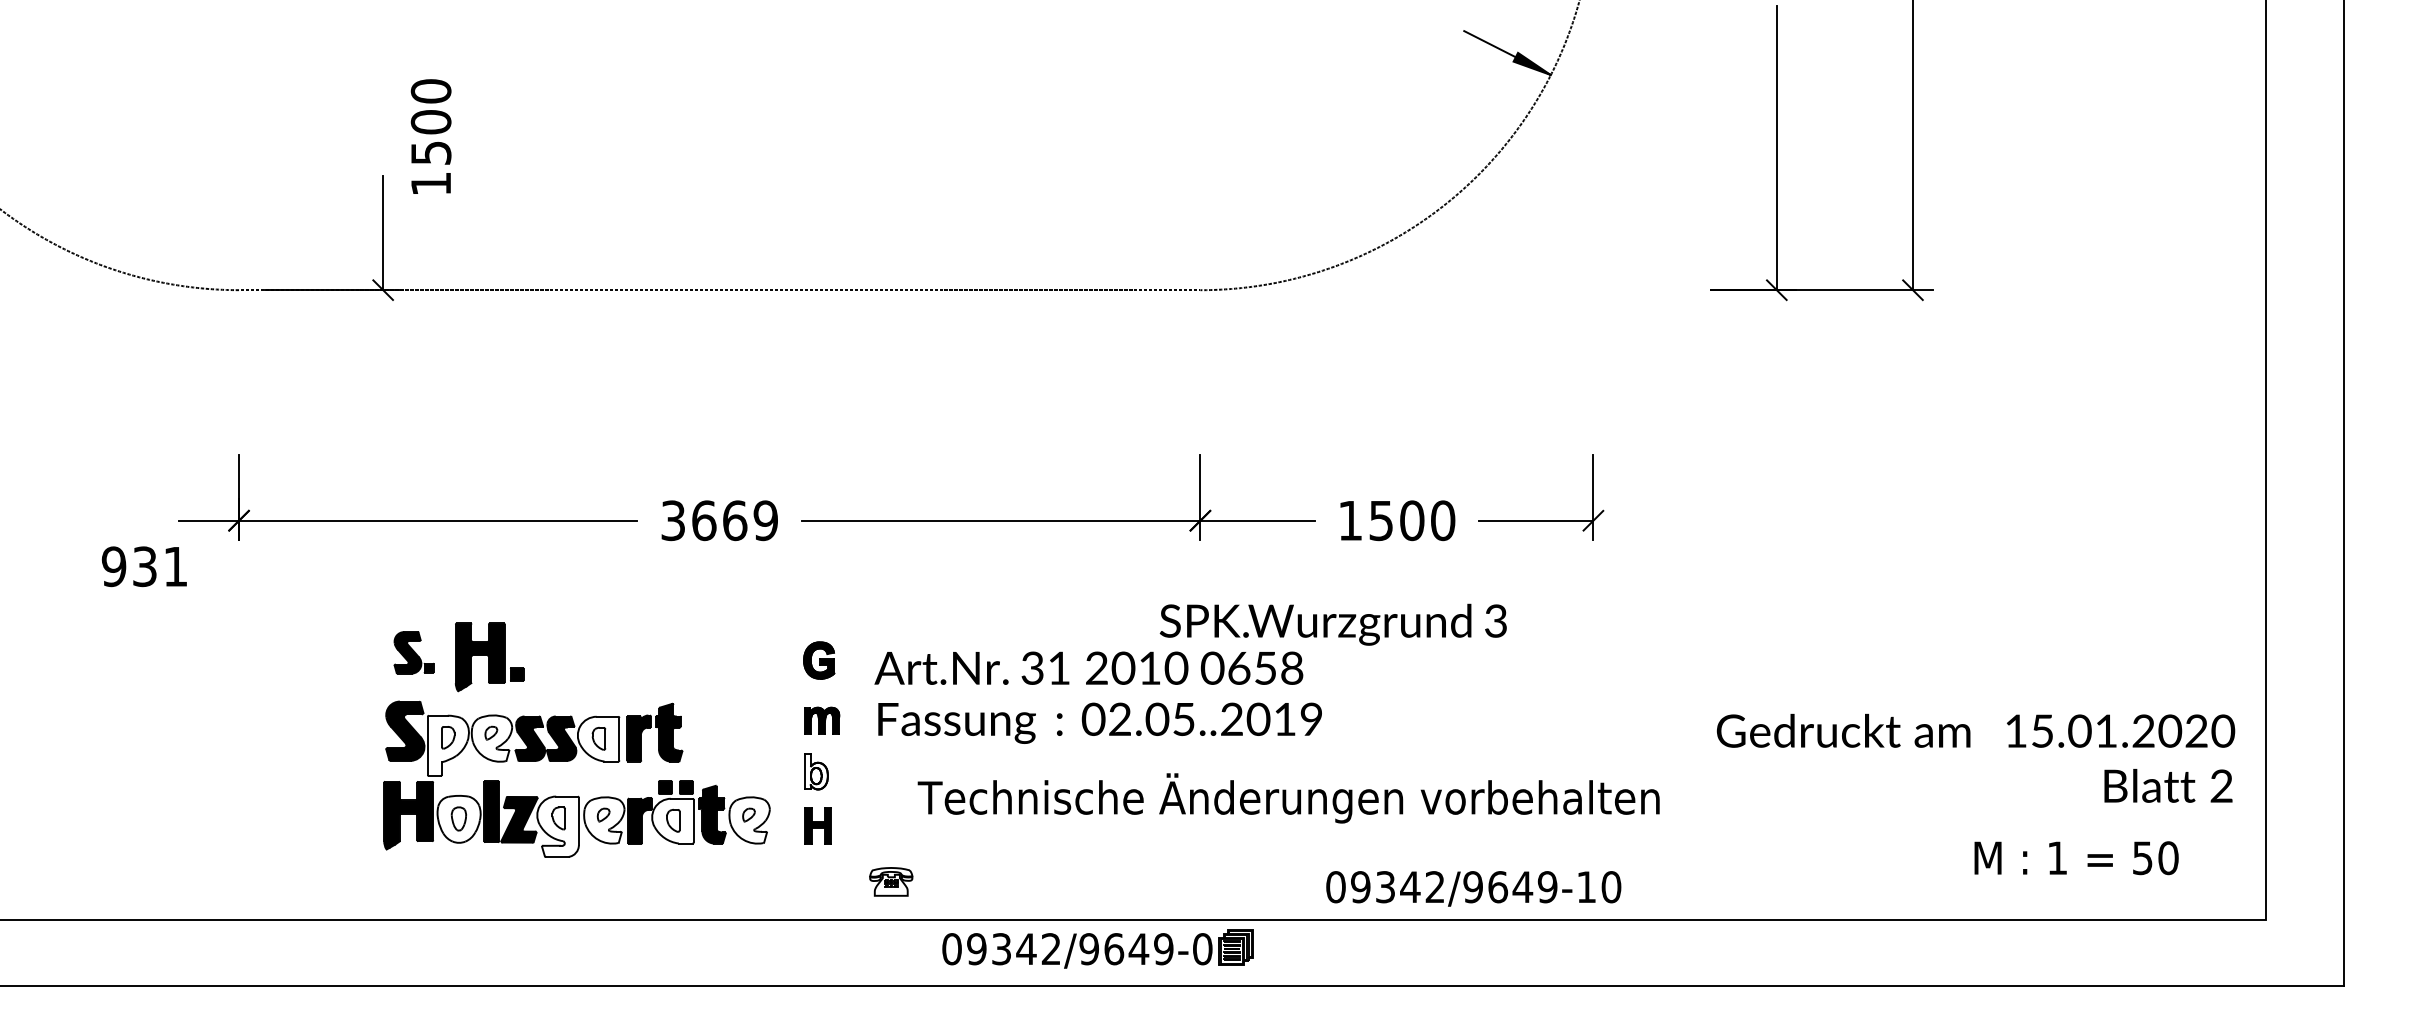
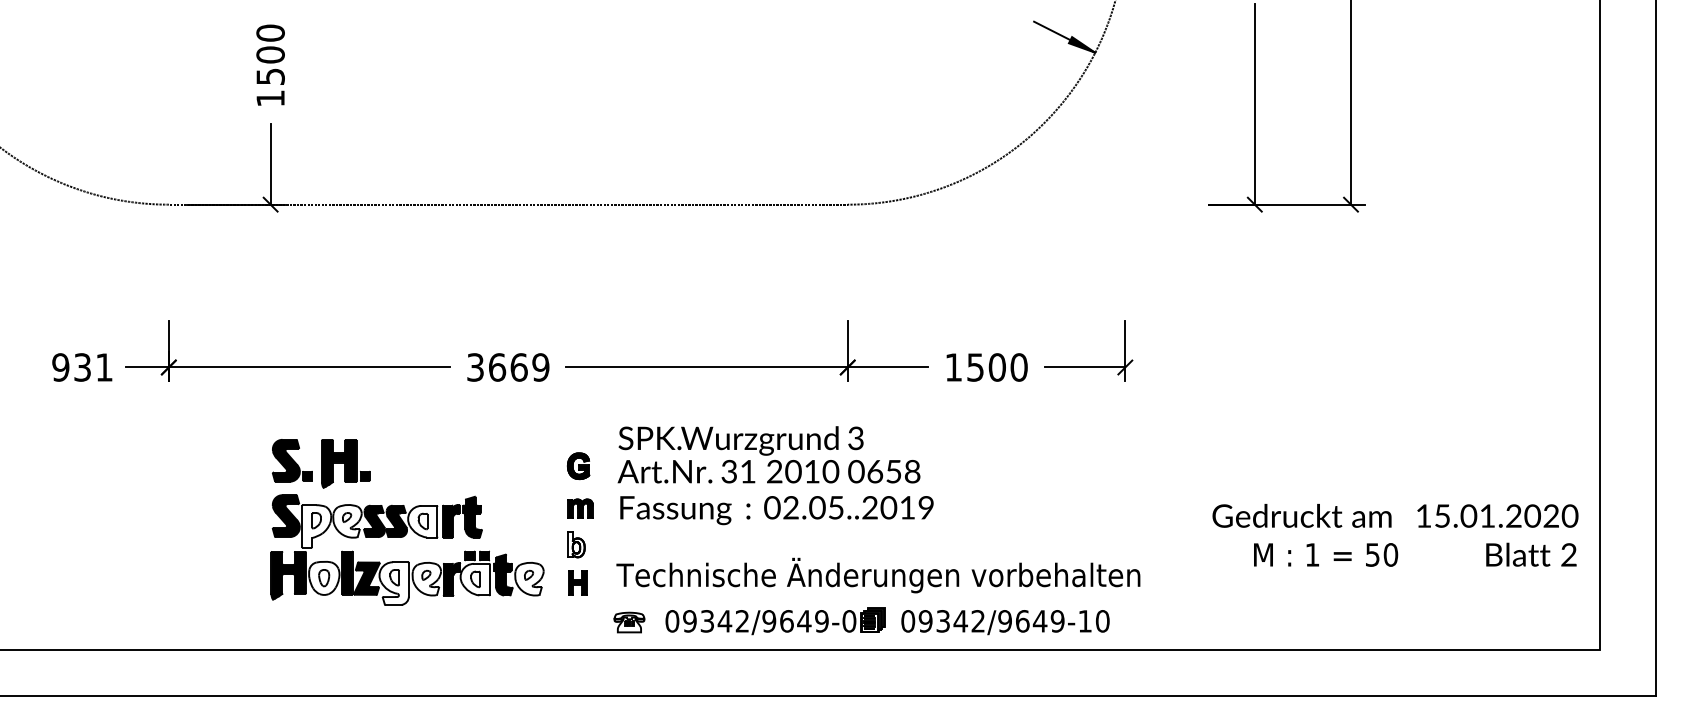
text: (430, 136) -> (270, 65), moved
text: (143, 566) -> (81, 367), moved
text: (1332, 624) -> (740, 440), moved
part: (413, 652) -> (292, 460), size x1.43
text: (1288, 798) -> (878, 575), moved
text: (2076, 858) -> (1325, 555), moved
text: (1473, 888) -> (1005, 622), moved
part: (1097, 948) -> (775, 620), moved

